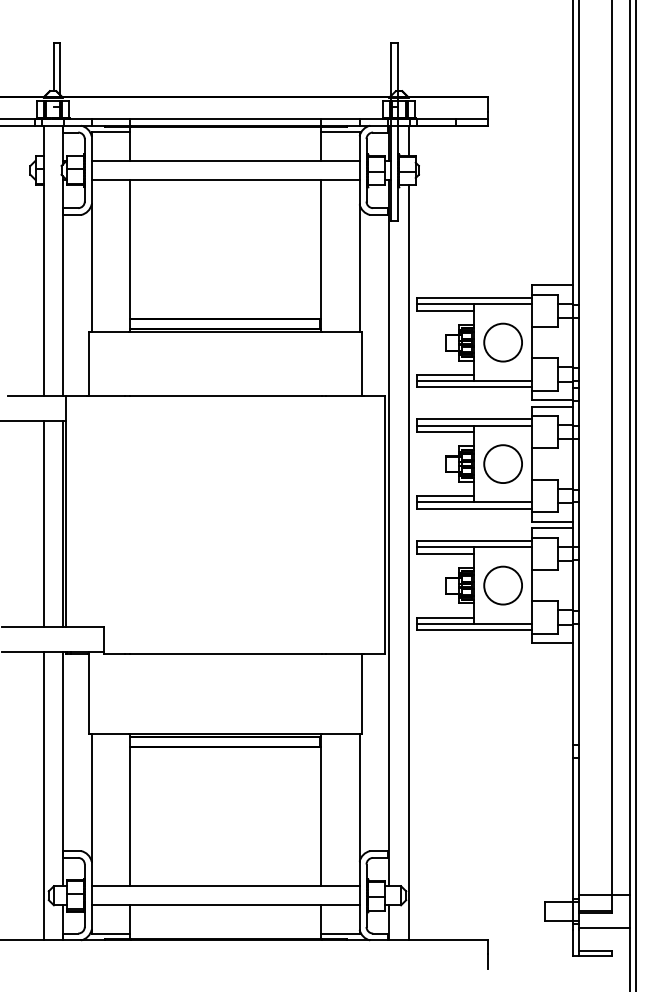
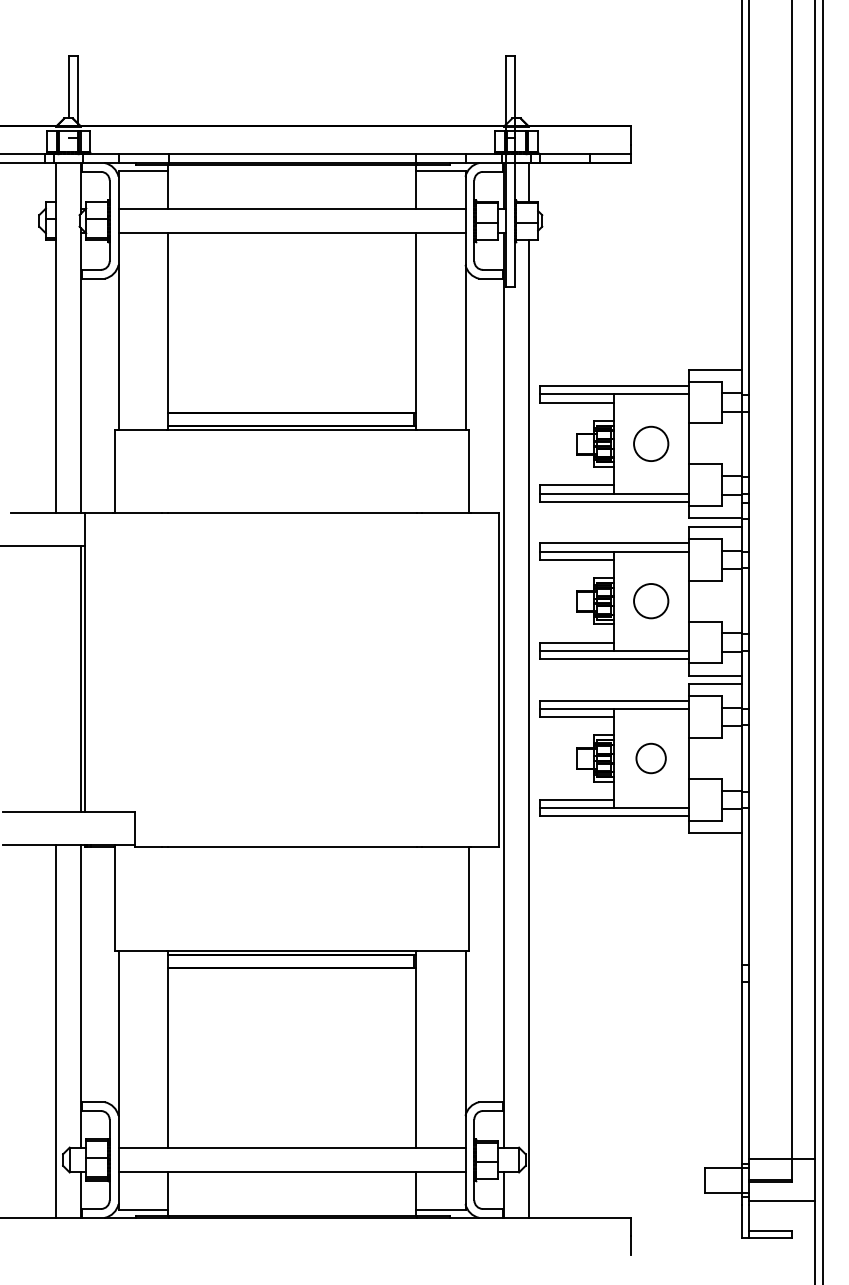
circle: (502, 342) -> (650, 443), size x0.7
circle: (502, 463) -> (650, 600), size x0.7
line: (43, 523) -> (56, 678), removed
circle: (502, 585) -> (650, 758), size x0.6

